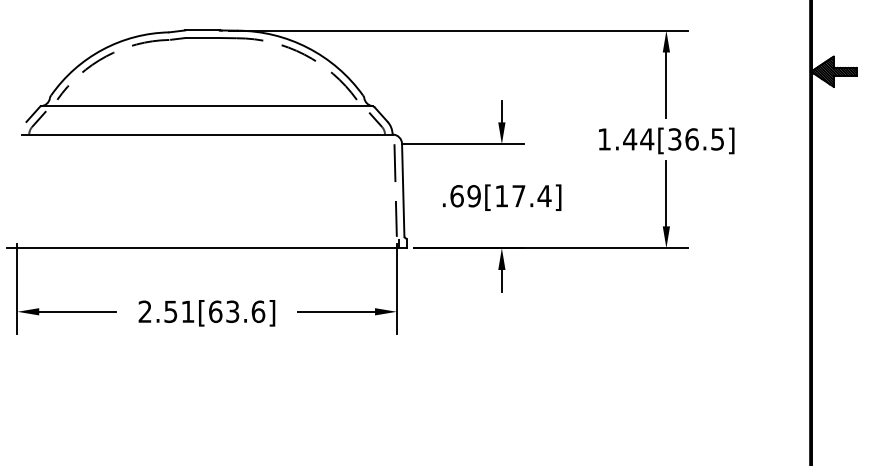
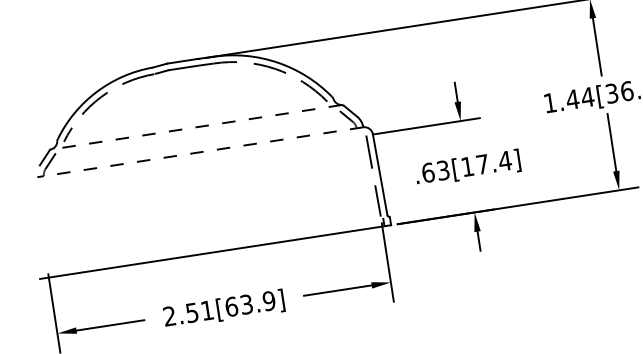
line: (206, 106) -> (195, 127), solid -> dashed
line: (206, 134) -> (199, 152), solid -> dashed
text: (473, 196) -> (442, 170), .69[17.4] -> .63[17.4]
text: (258, 311) -> (269, 300), 2.51[63.6] -> 2.51[63.9]

